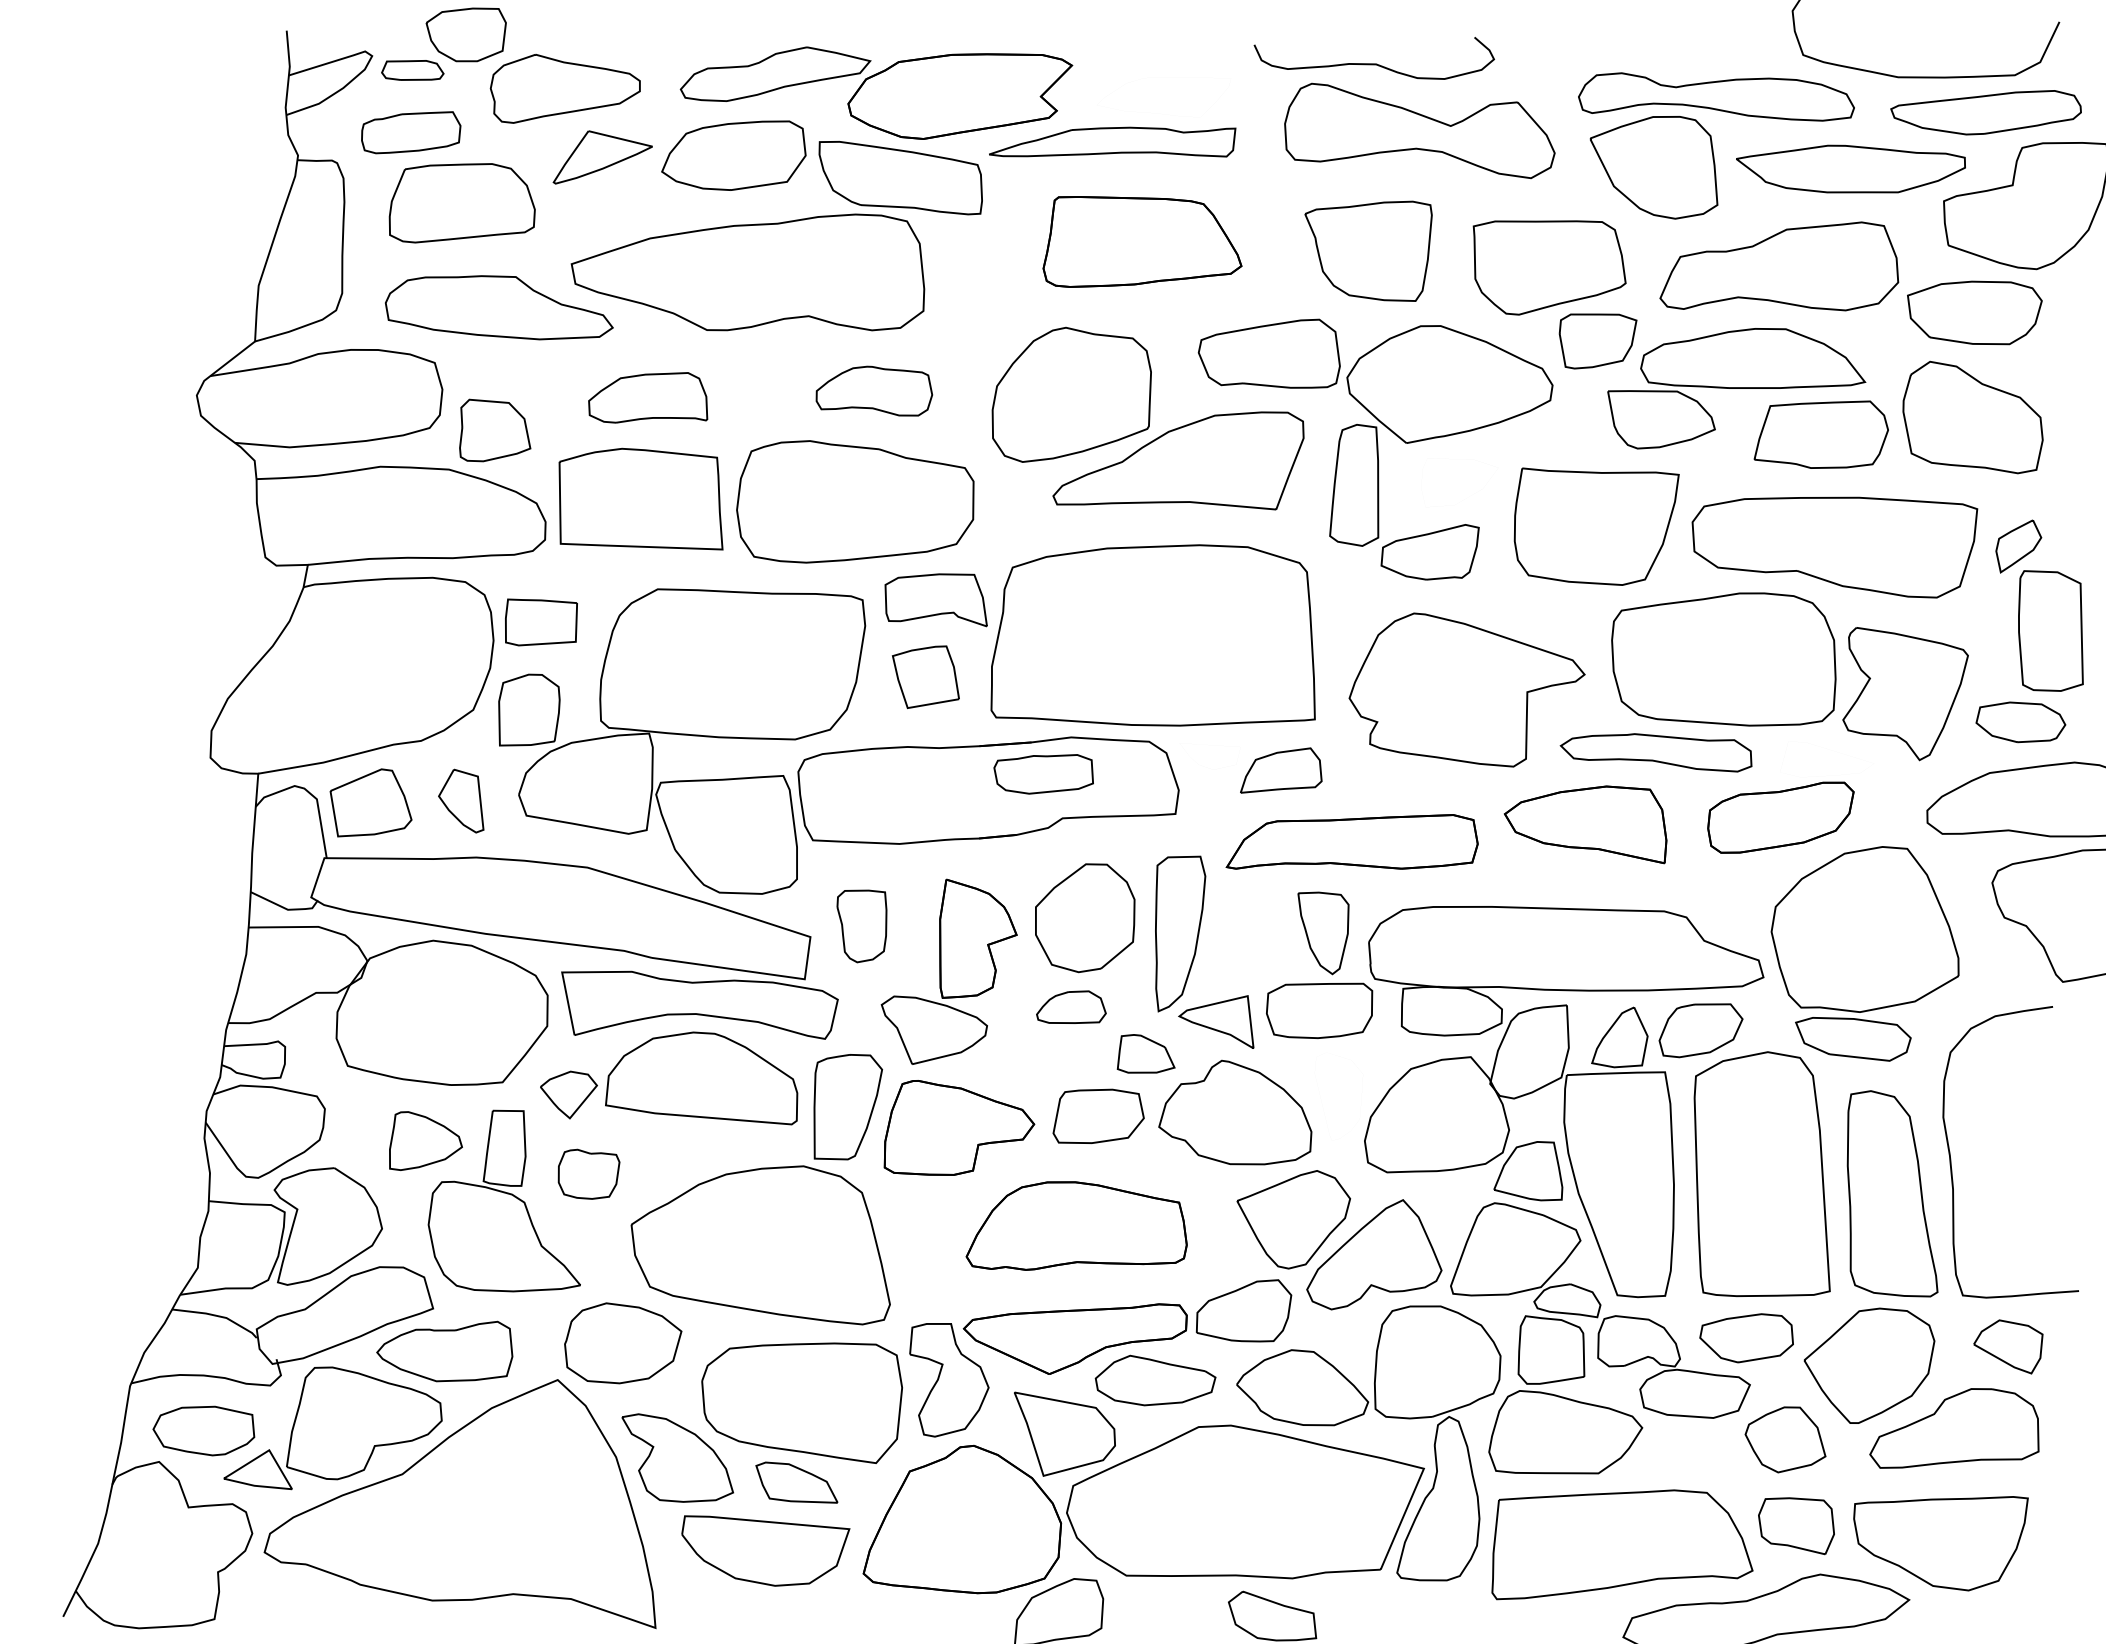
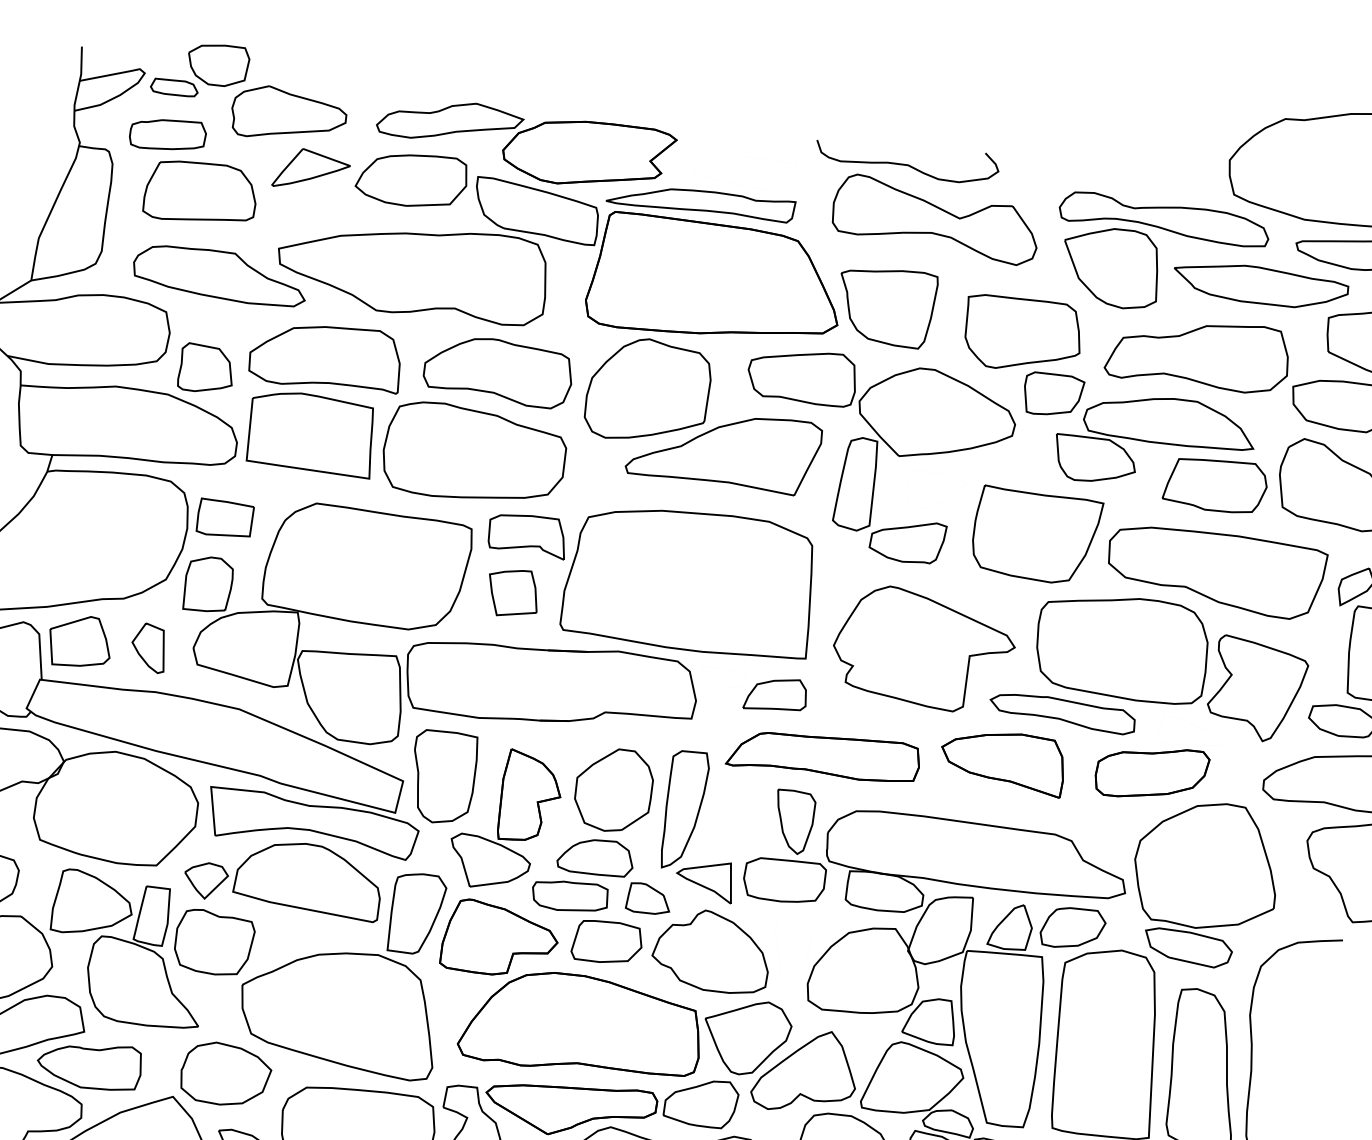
part: (1142, 241) -> (715, 280), size x1.67
part: (874, 390) -> (498, 370), size x1.67
part: (647, 397) -> (325, 356), size x1.67
part: (1043, 774) -> (569, 896), moved
part: (861, 926) -> (442, 777), size x1.67
part: (1071, 1006) -> (595, 856), size x1.43
part: (425, 1140) -> (92, 903), size x1.43
part: (588, 1174) -> (213, 942), size x1.67
part: (1076, 1225) -> (581, 1023), size x1.43

